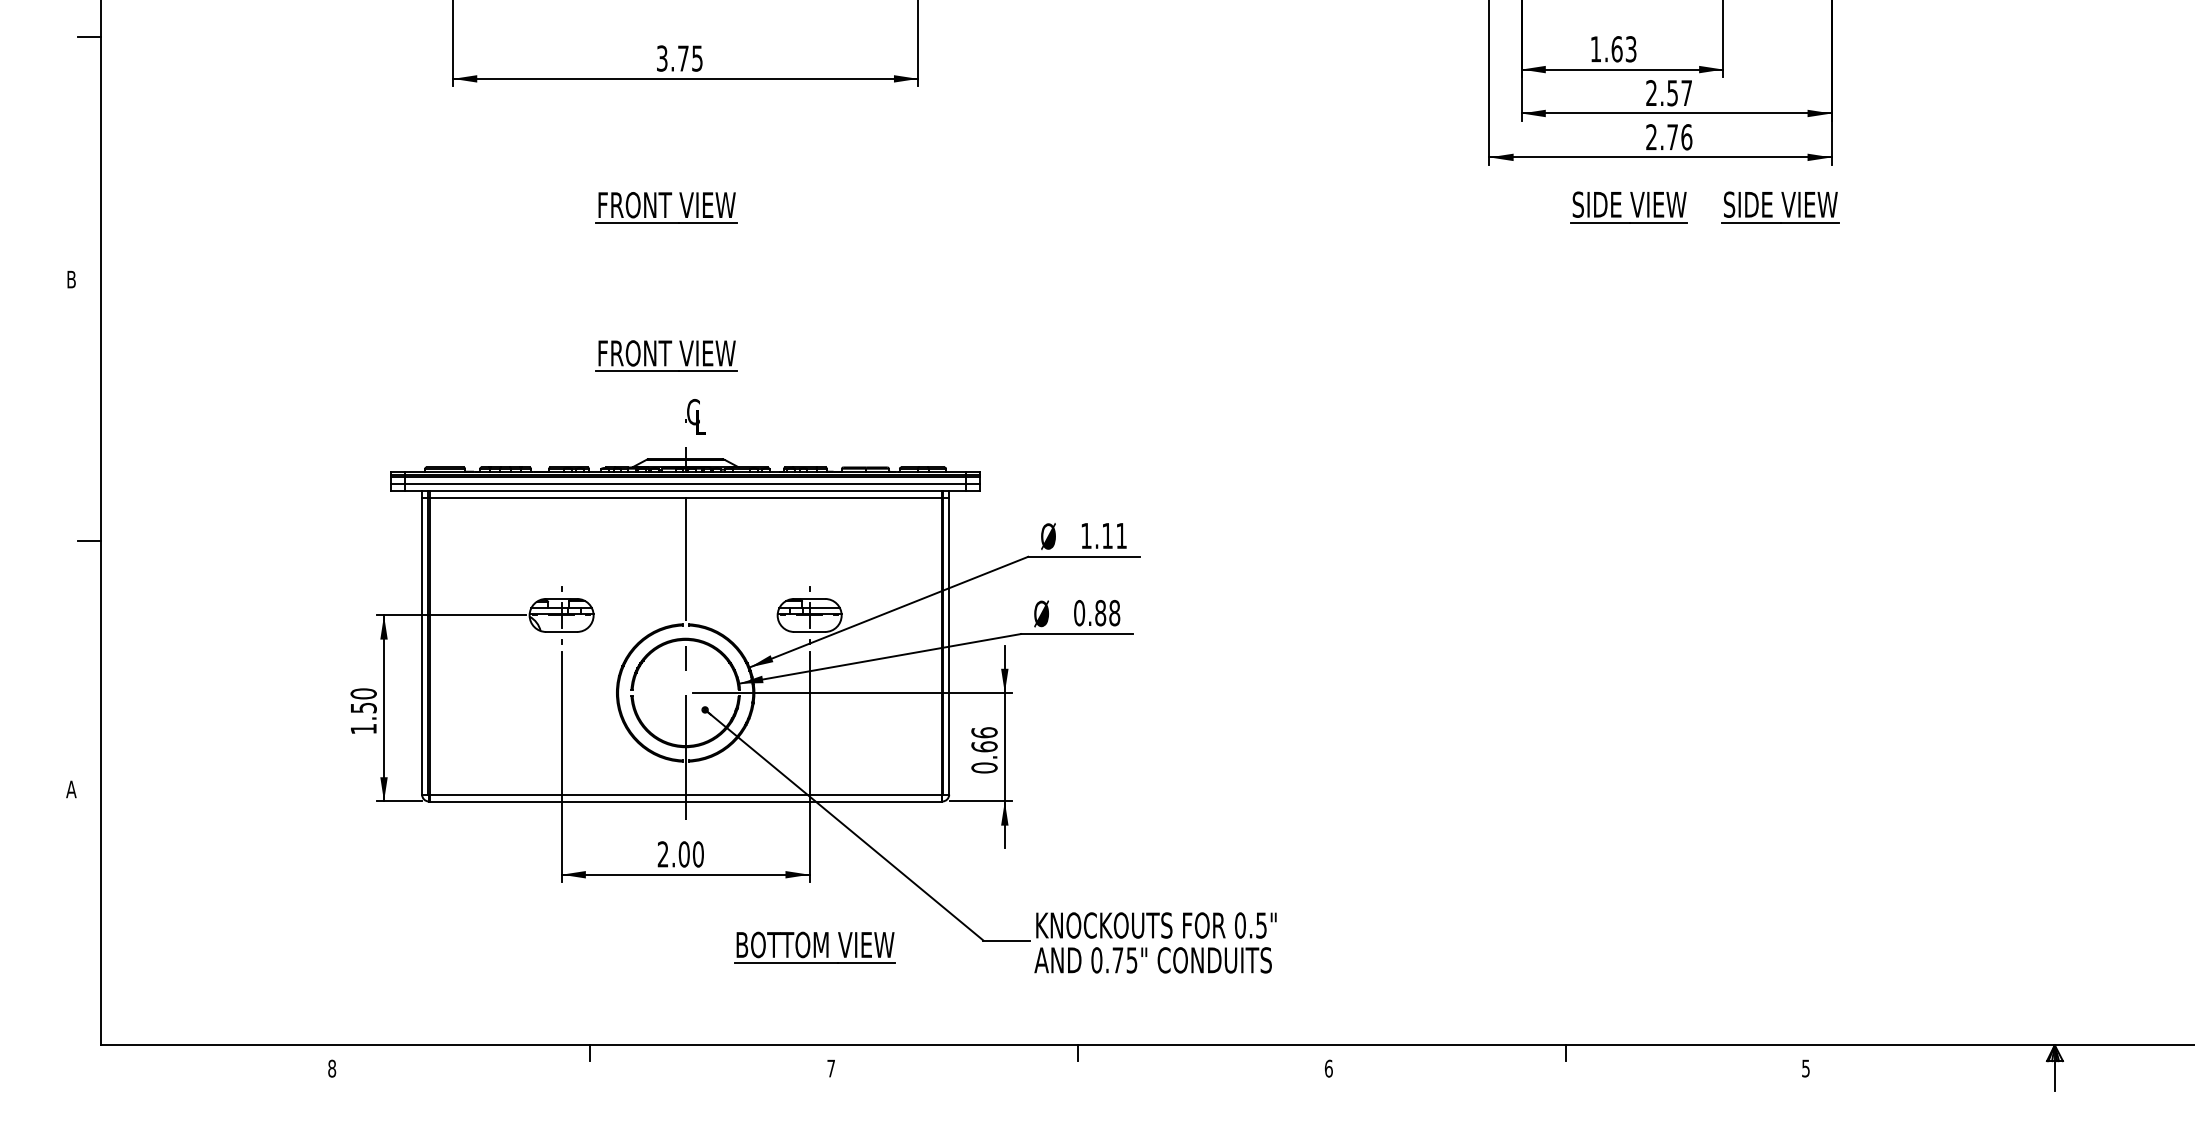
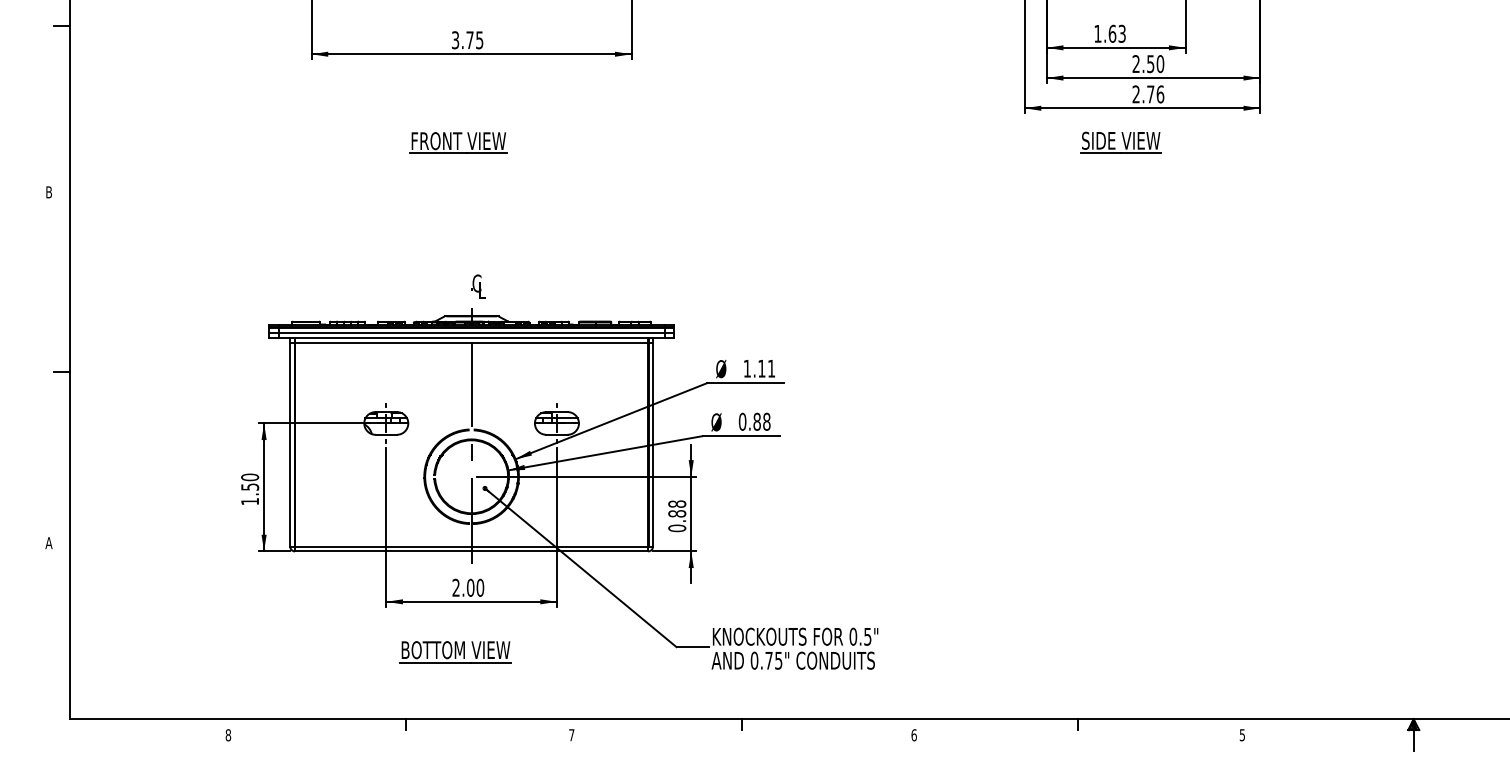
text: (1686, 93) -> (1160, 64), 2.57 -> 2.50
part: (1779, 207) -> (1224, 142), removed
part: (666, 355) -> (458, 244), removed
text: (984, 739) -> (677, 508), 0.66 -> 0.88
part: (814, 948) -> (455, 652), moved

